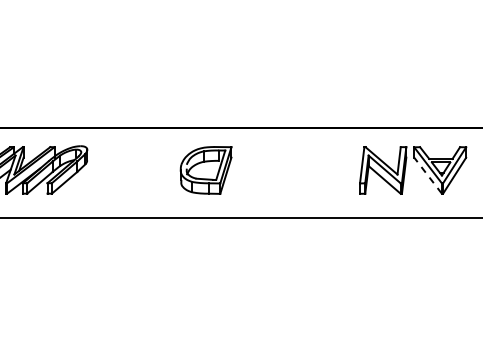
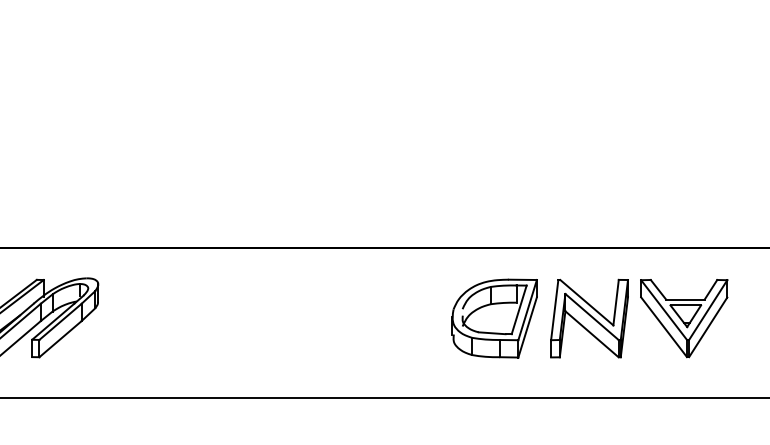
part: (205, 170) -> (493, 318), moved
line: (428, 175) -> (664, 327), dashed -> solid

